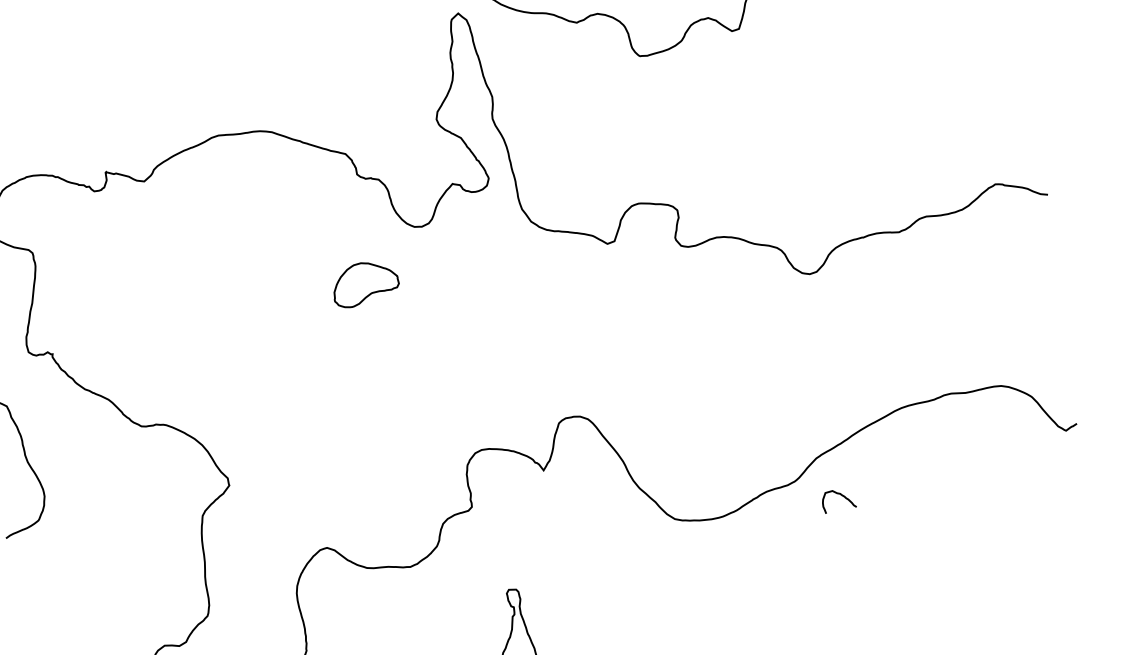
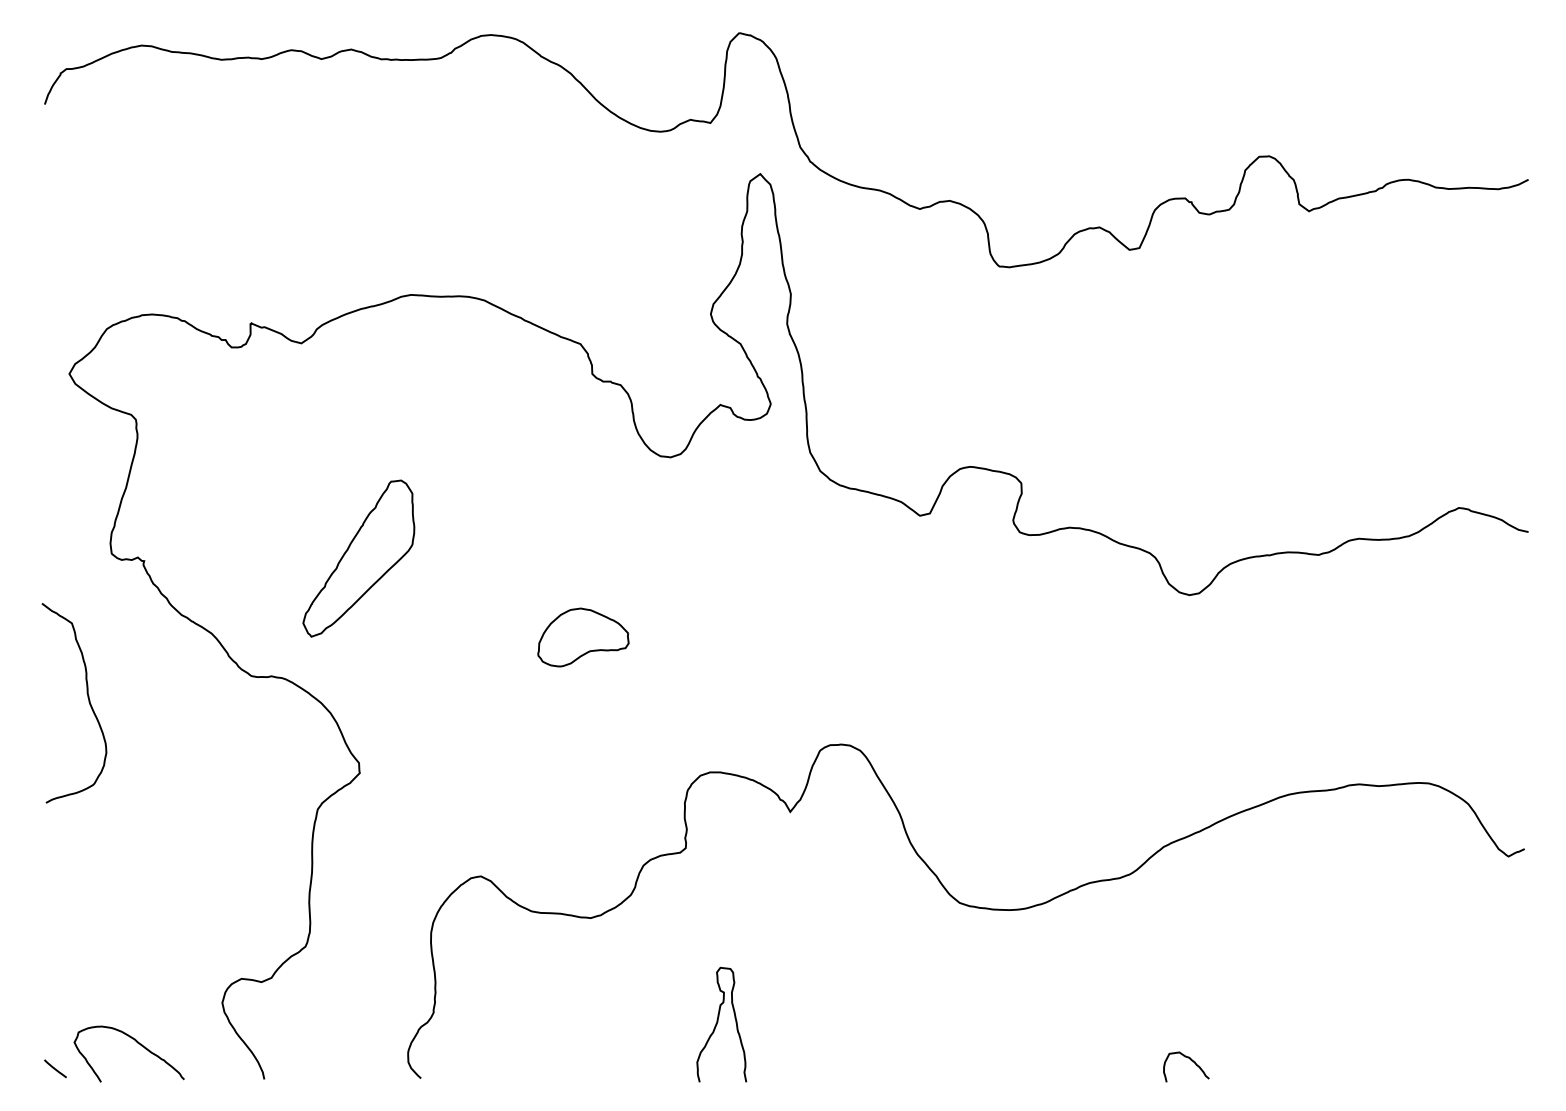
part: (365, 283) -> (583, 637), moved
part: (206, 330) -> (358, 558), added
curve: (842, 496) -> (1191, 1061), moved

